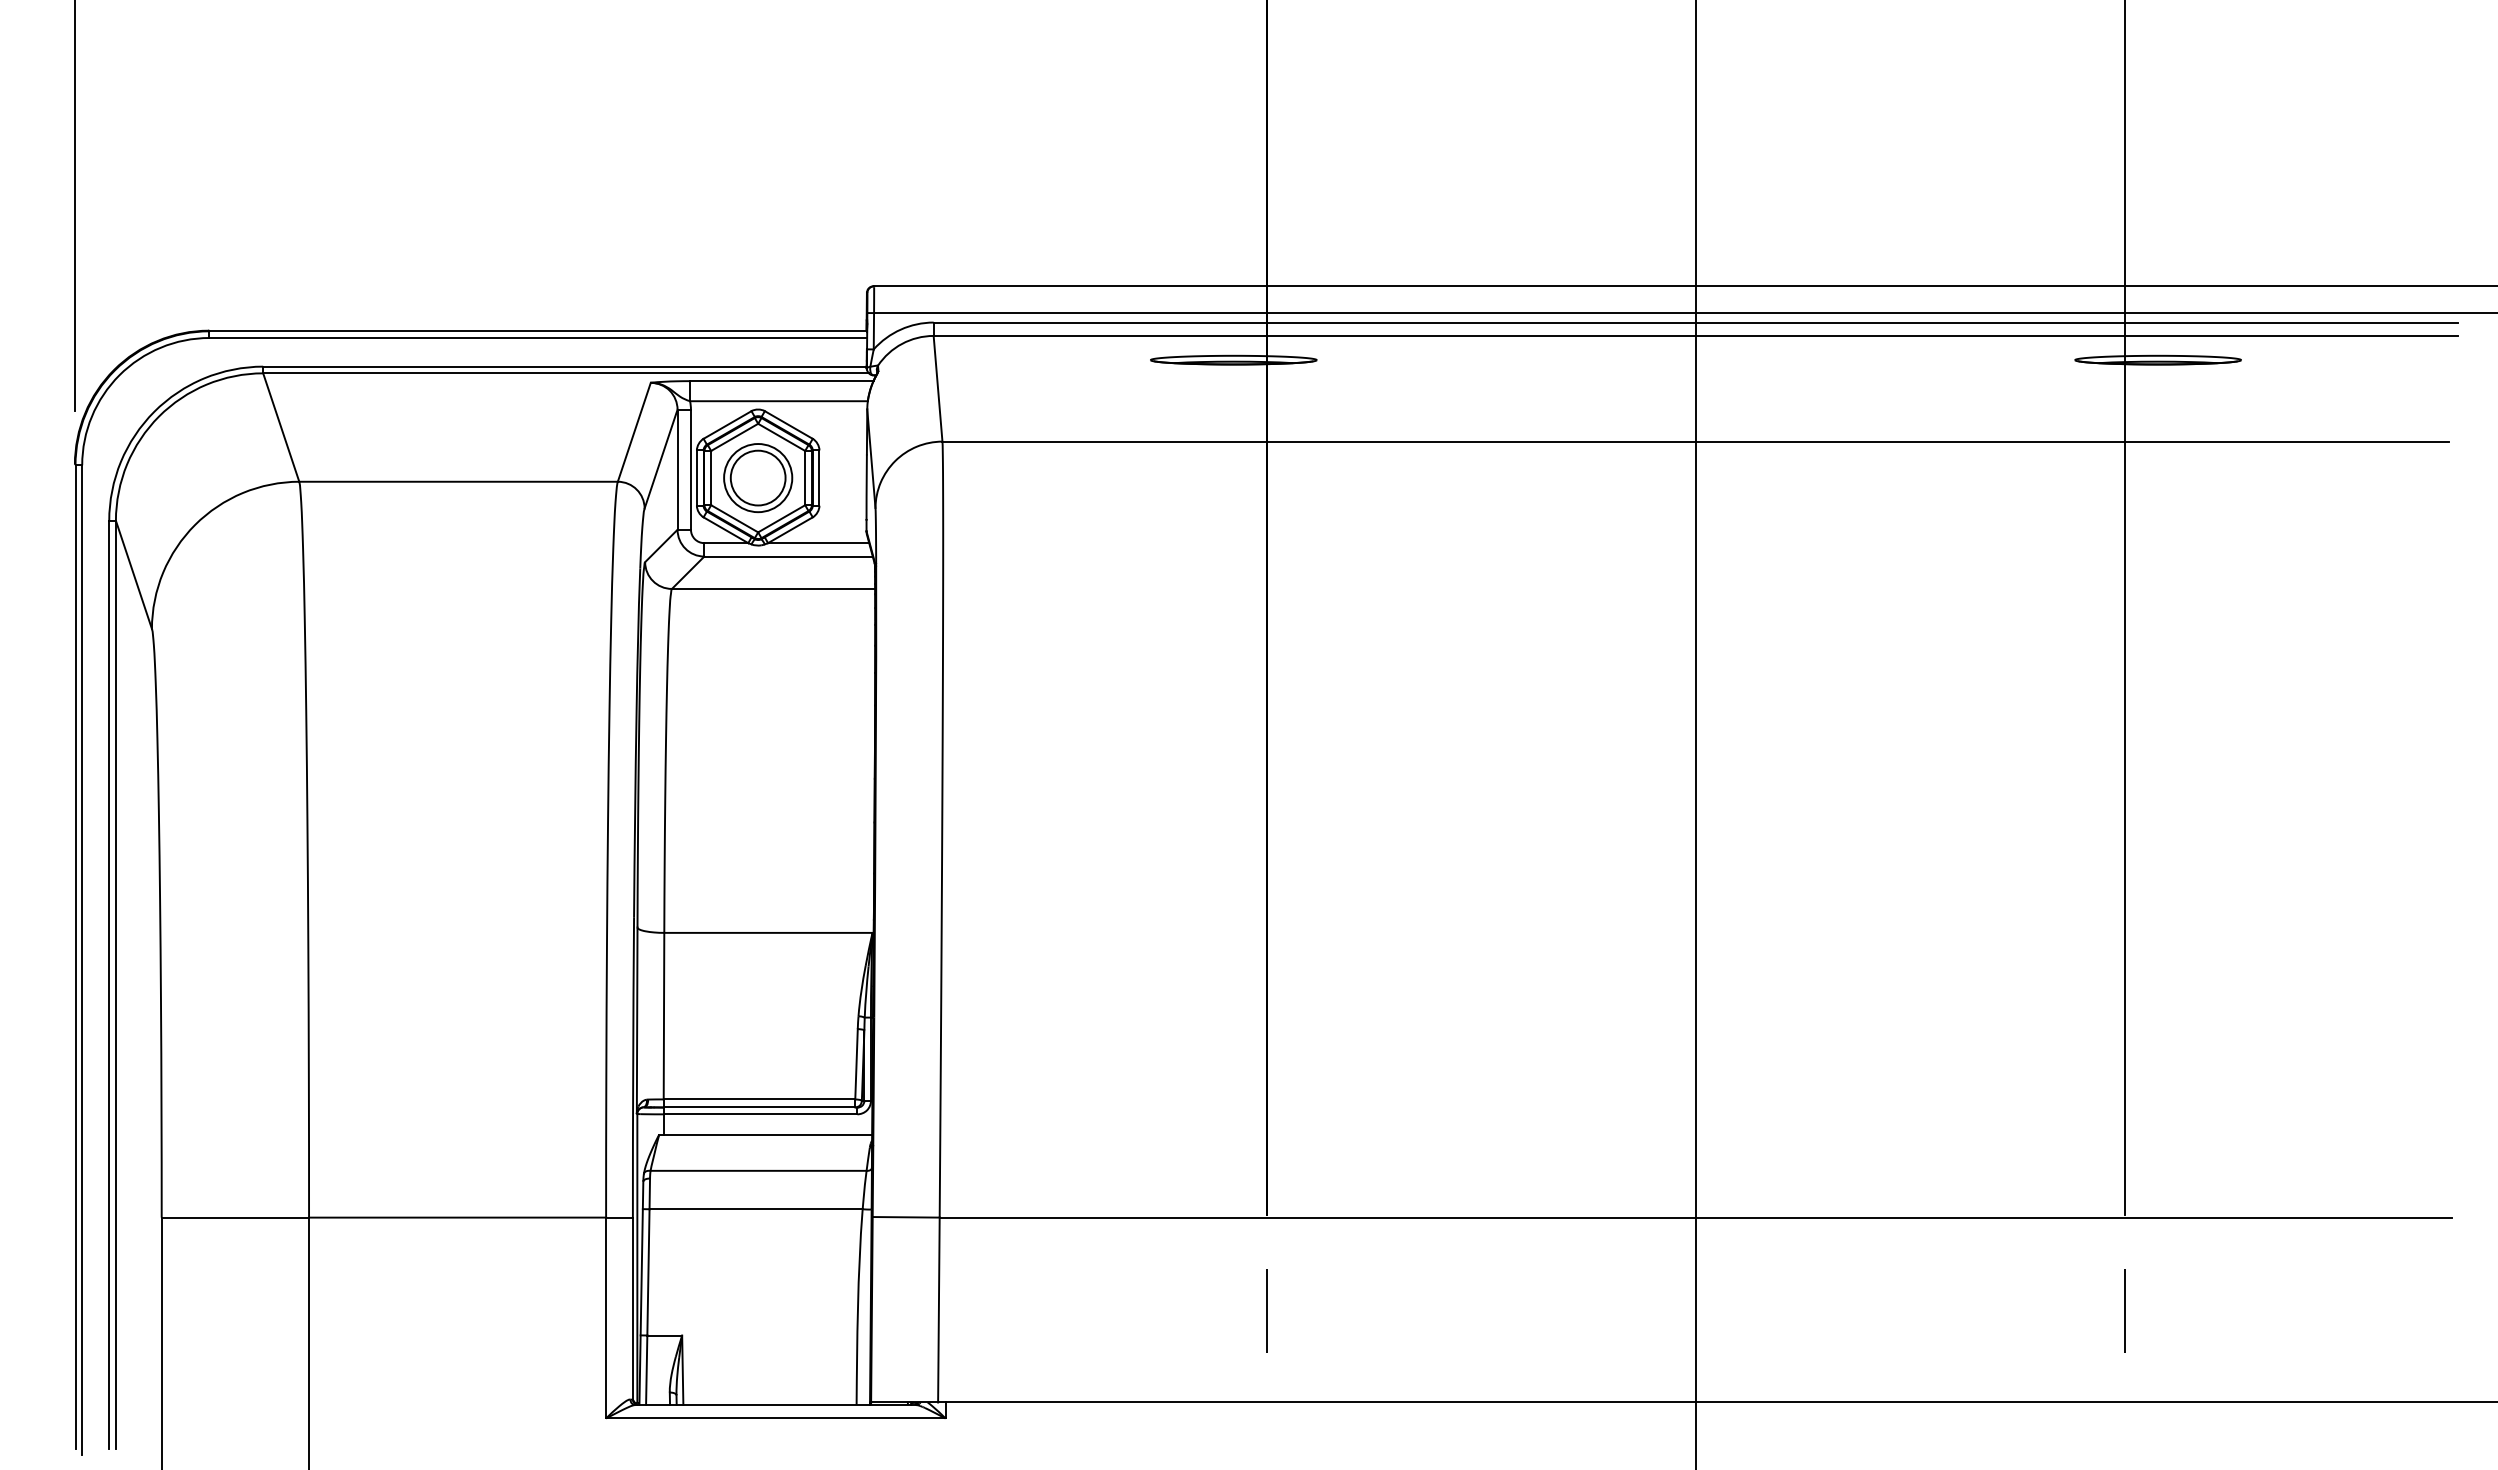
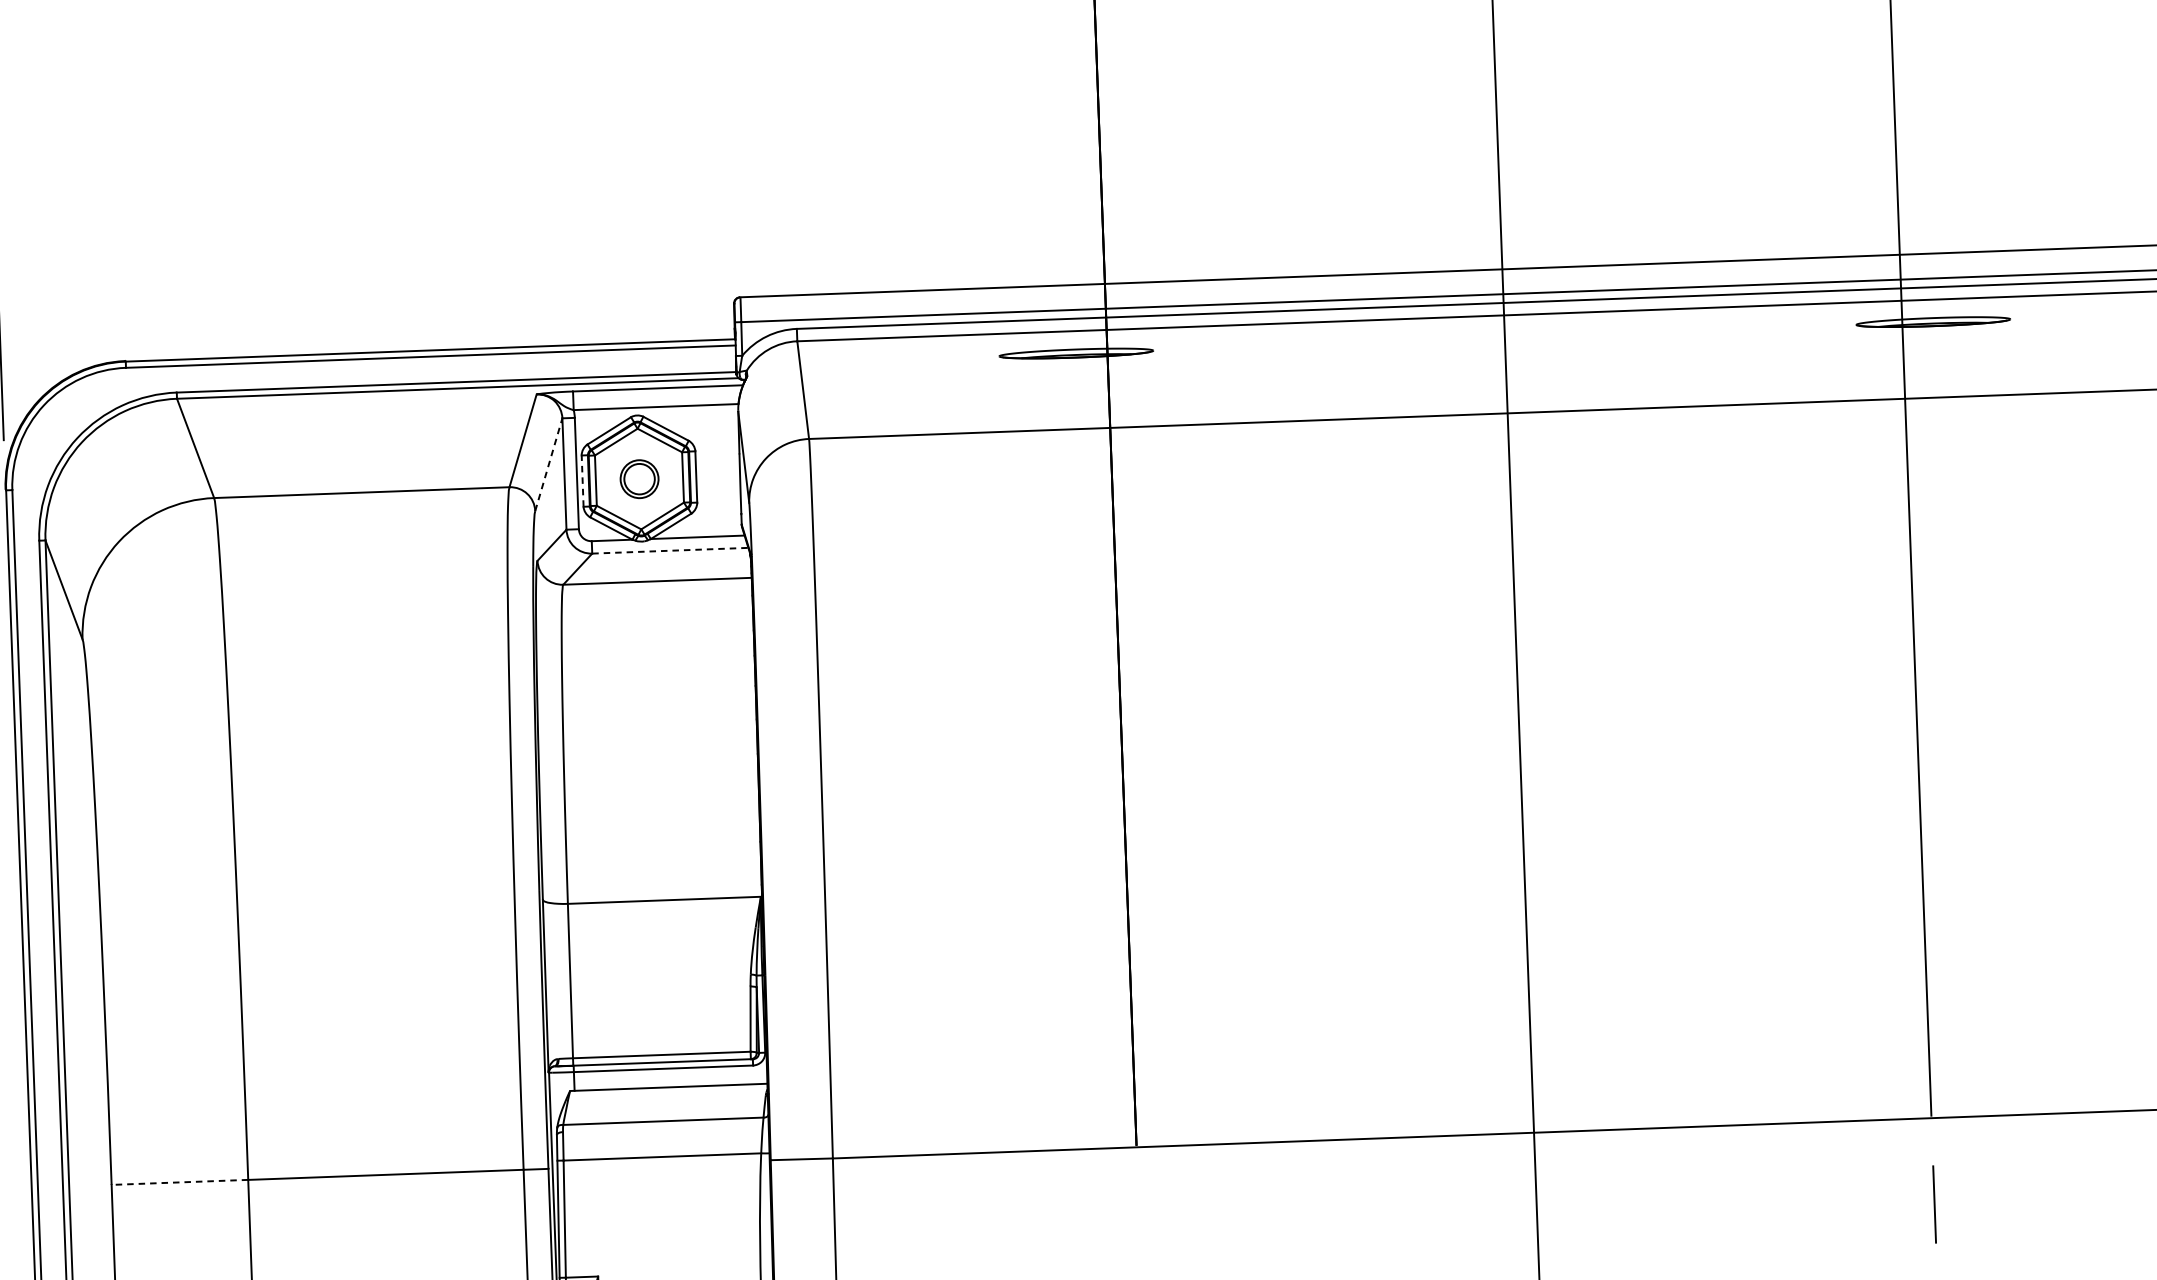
line: (661, 458) -> (549, 464), solid -> dashed
line: (696, 478) -> (582, 481), solid -> dashed
part: (758, 478) -> (639, 479), size x0.6
line: (789, 556) -> (671, 550), solid -> dashed
line: (235, 1217) -> (180, 1182), solid -> dashed
line: (1267, 1310) -> (1139, 1233), removed

